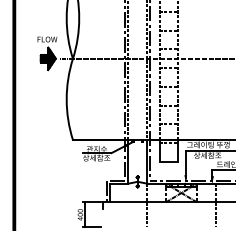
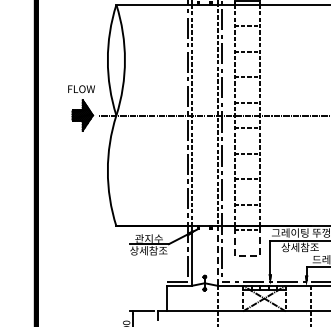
line: (147, 162) -> (217, 256), solid -> dashed
line: (169, 162) -> (247, 256), solid -> dashed
line: (106, 191) -> (162, 296), removed

